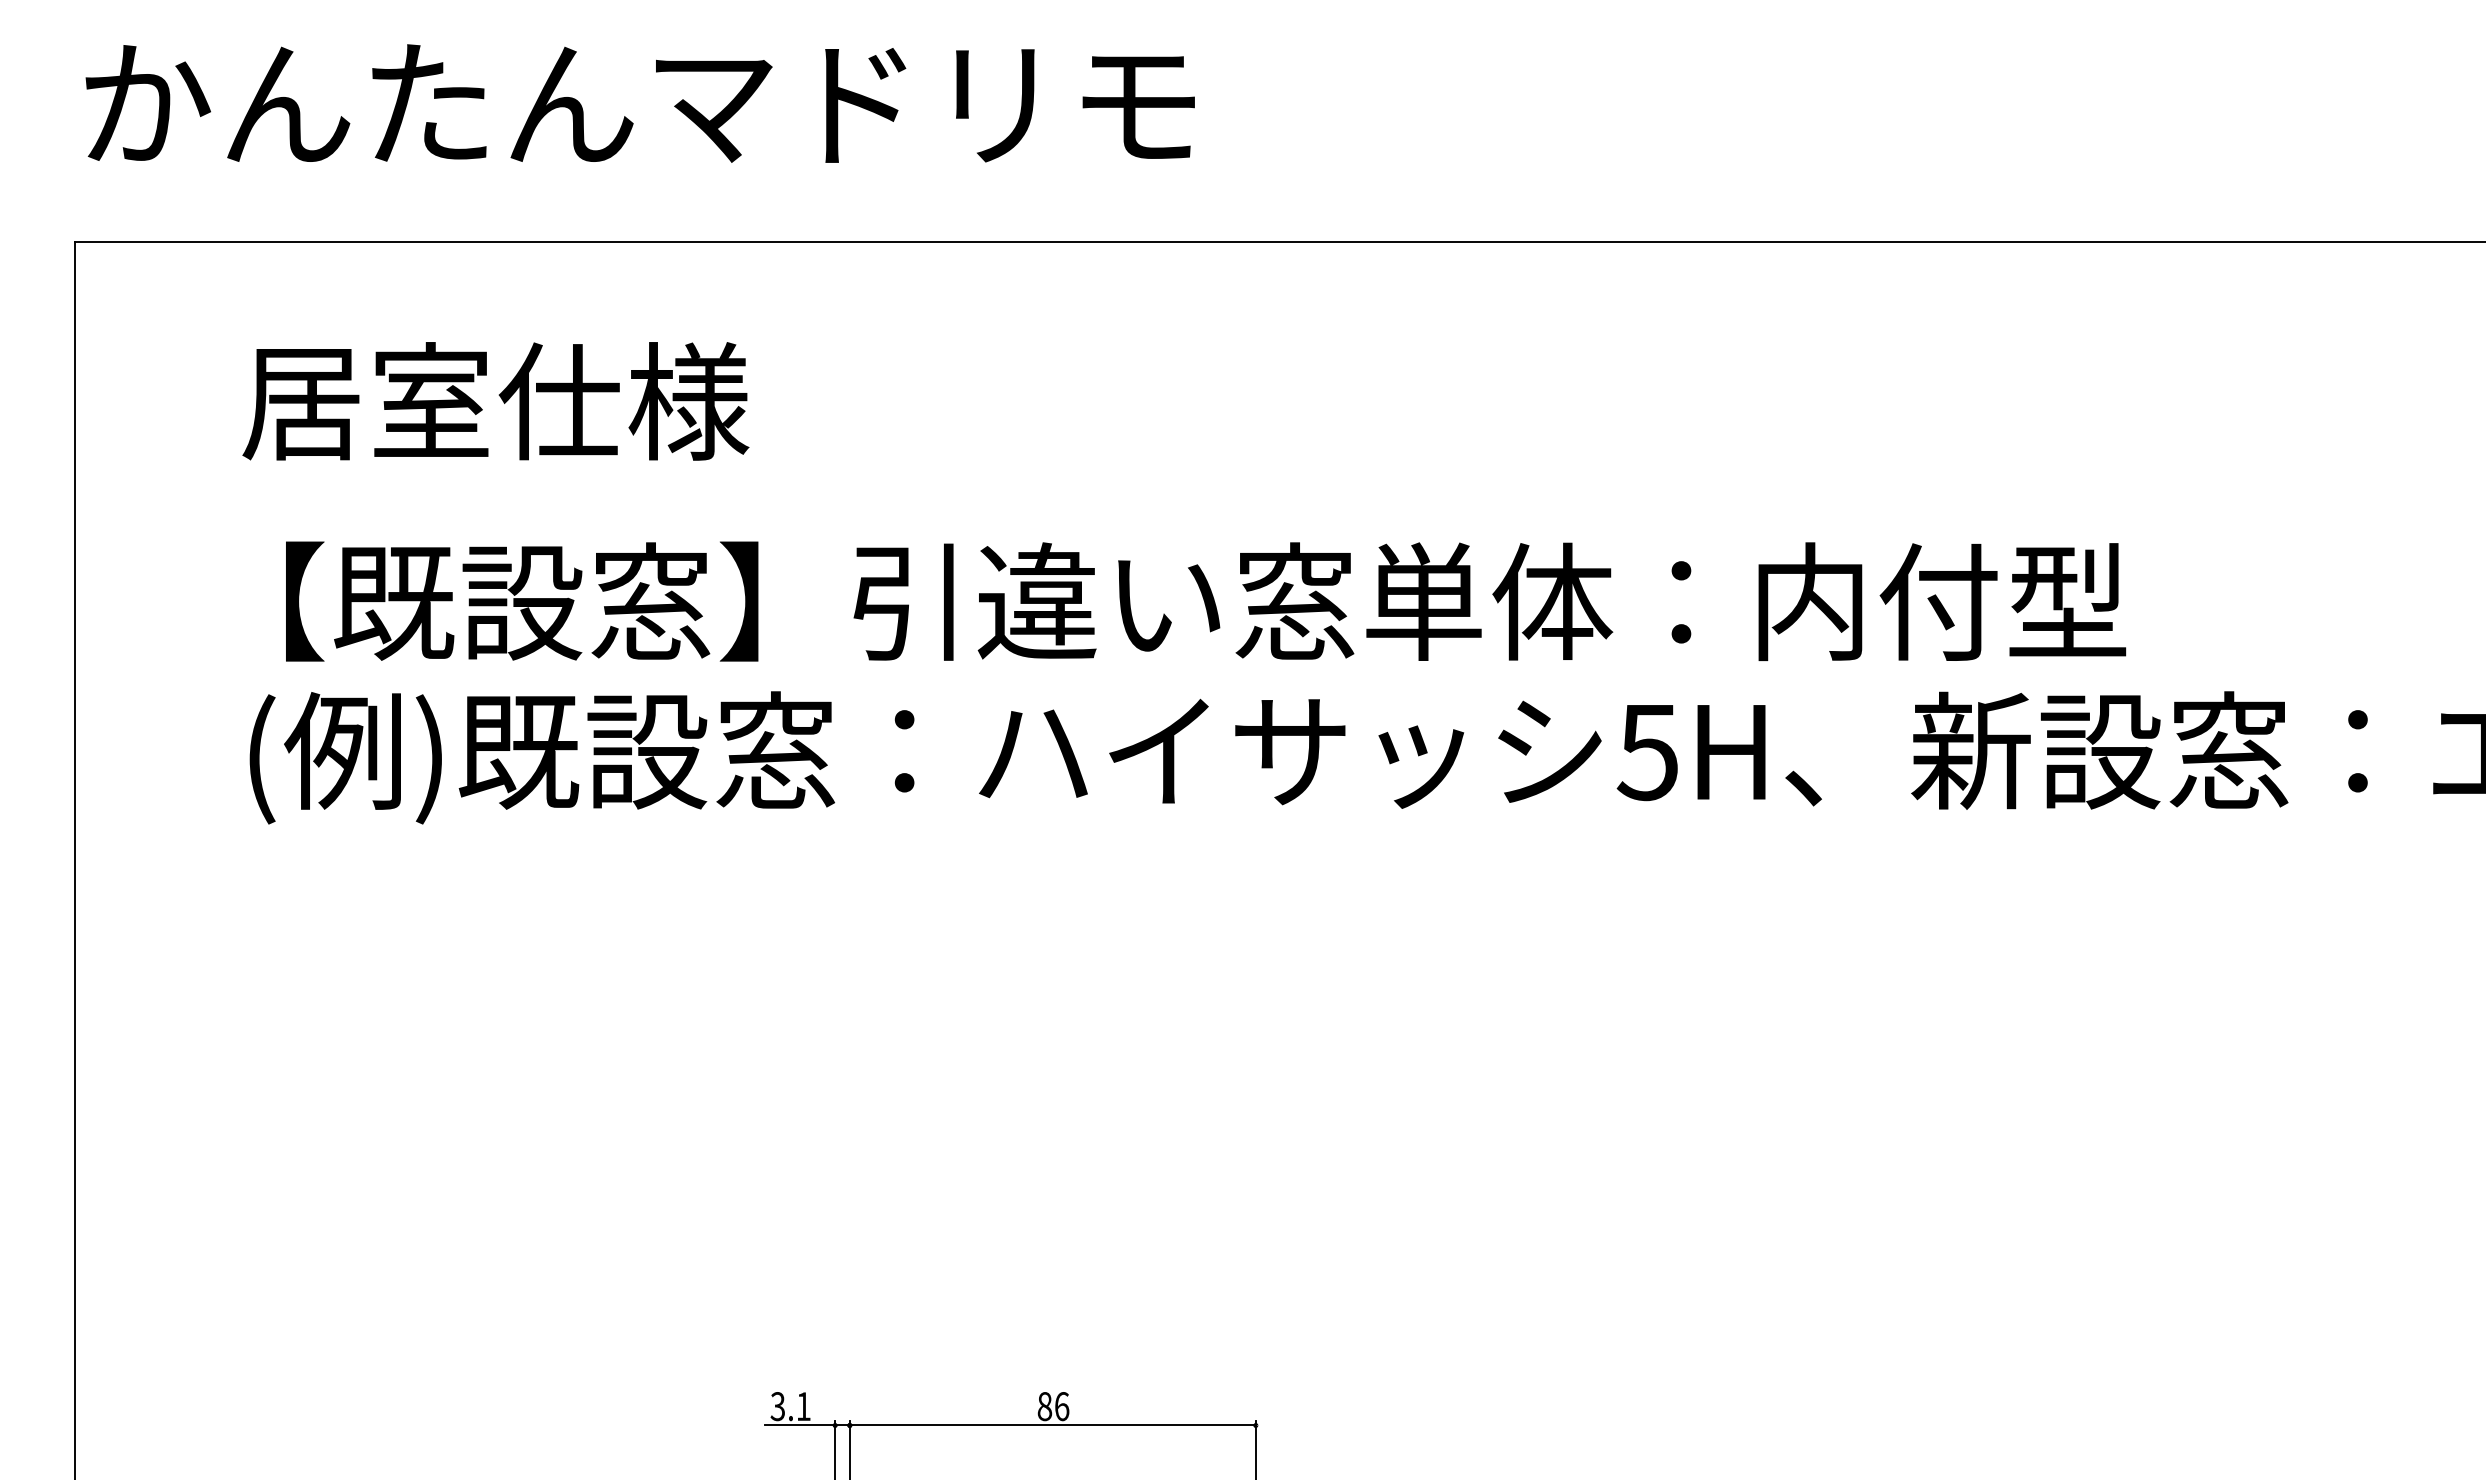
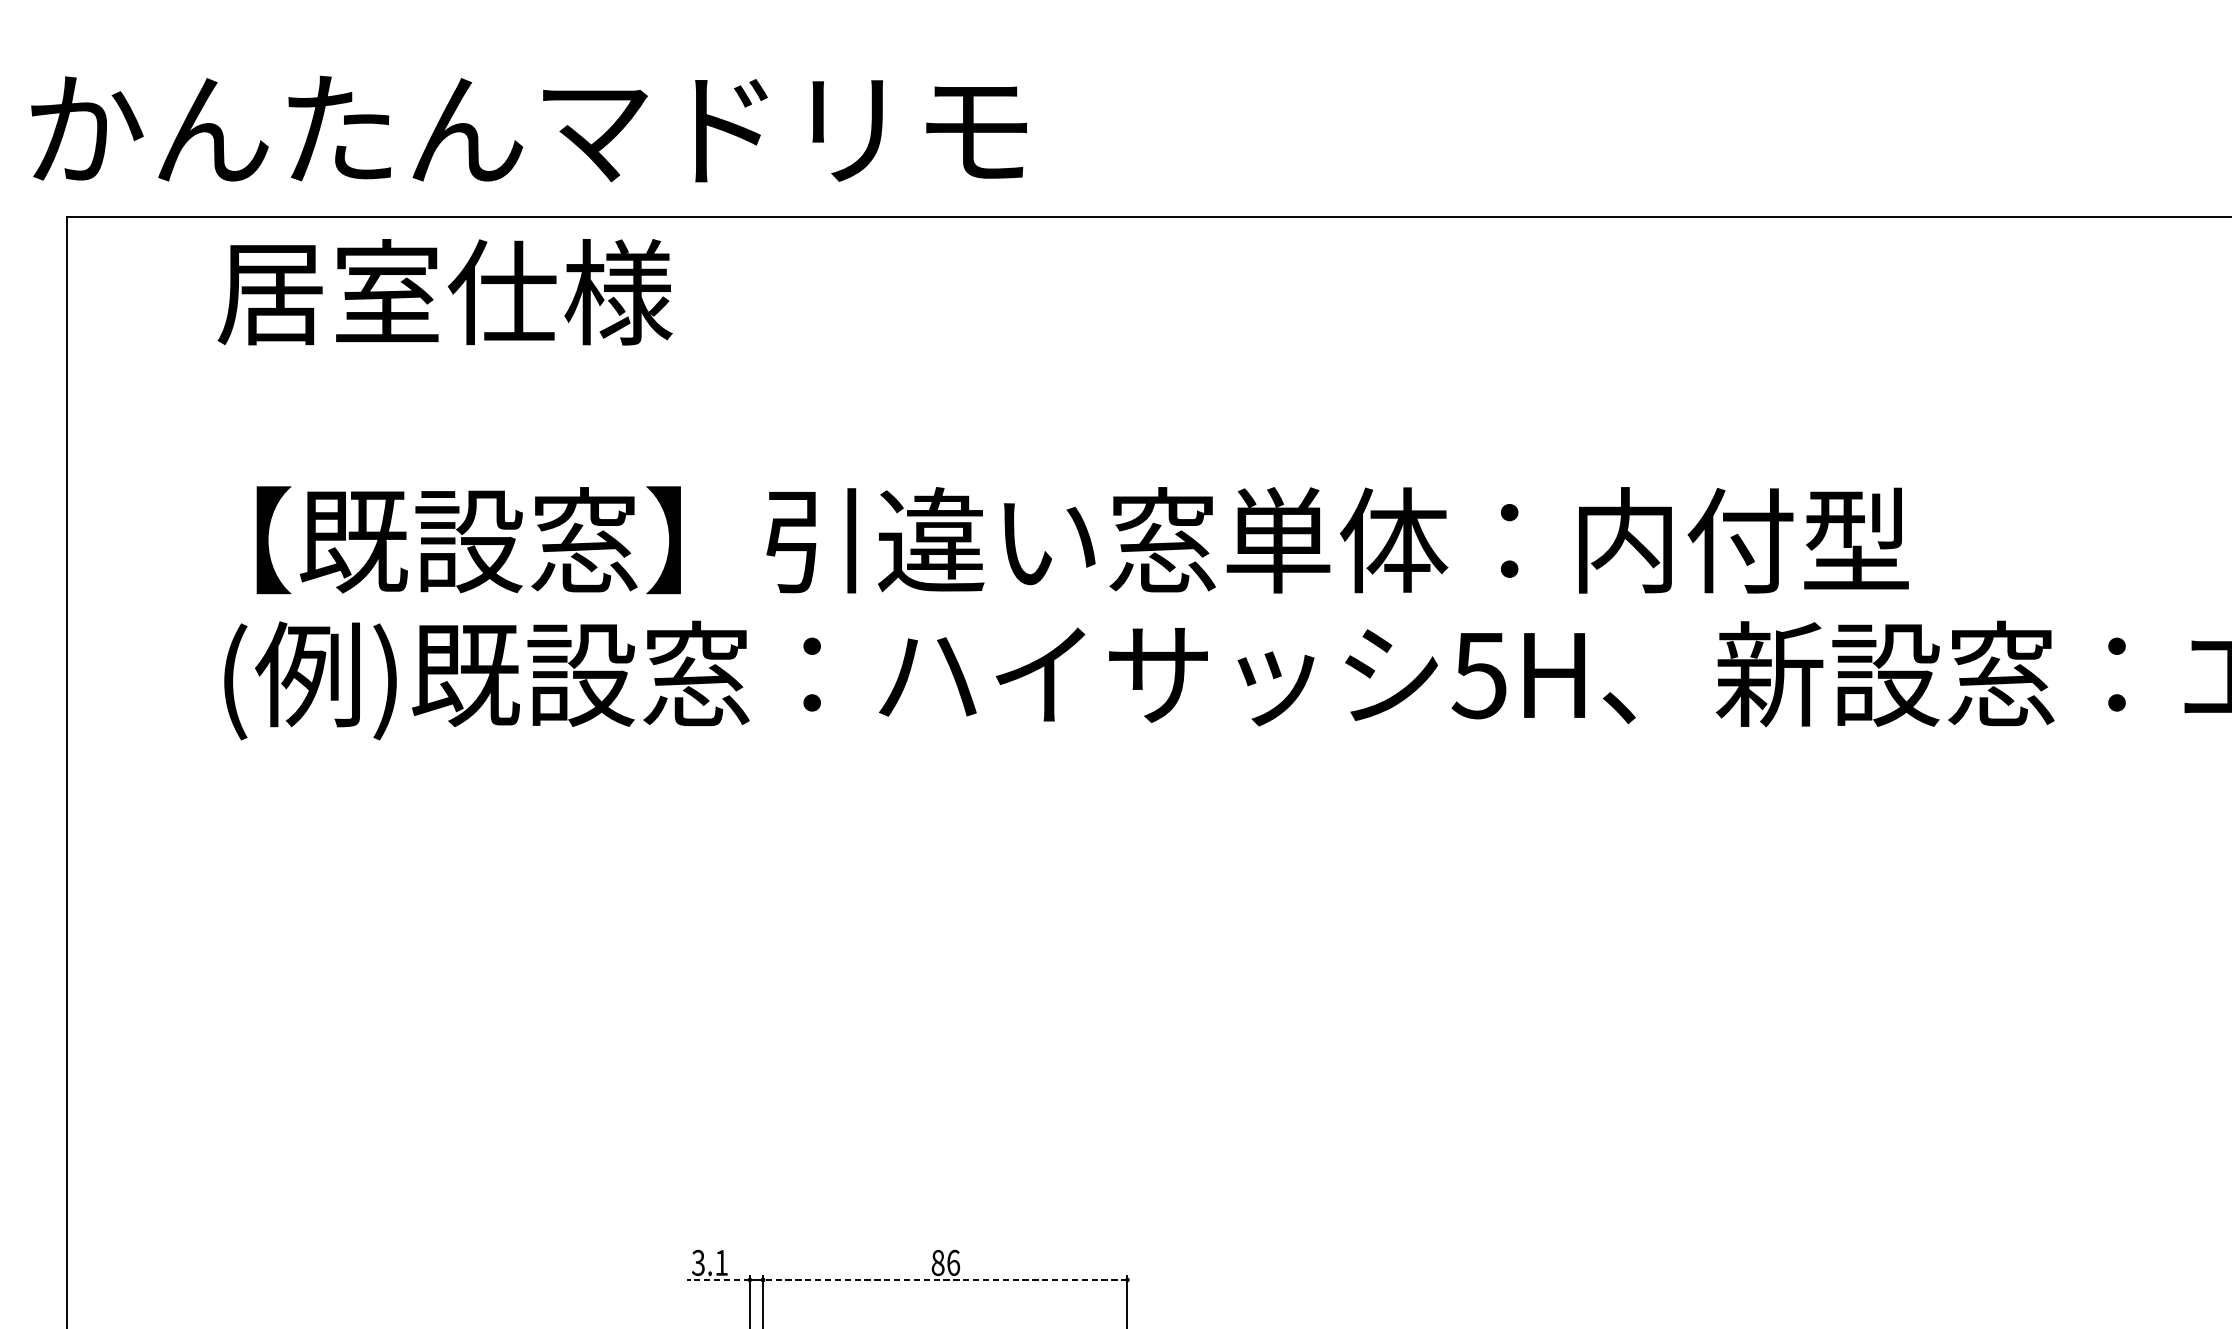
text: (639, 103) -> (528, 128), moved
text: (495, 401) -> (444, 292), moved
line: (799, 1425) -> (717, 1279), solid -> dashed
line: (1052, 1425) -> (944, 1279), solid -> dashed

